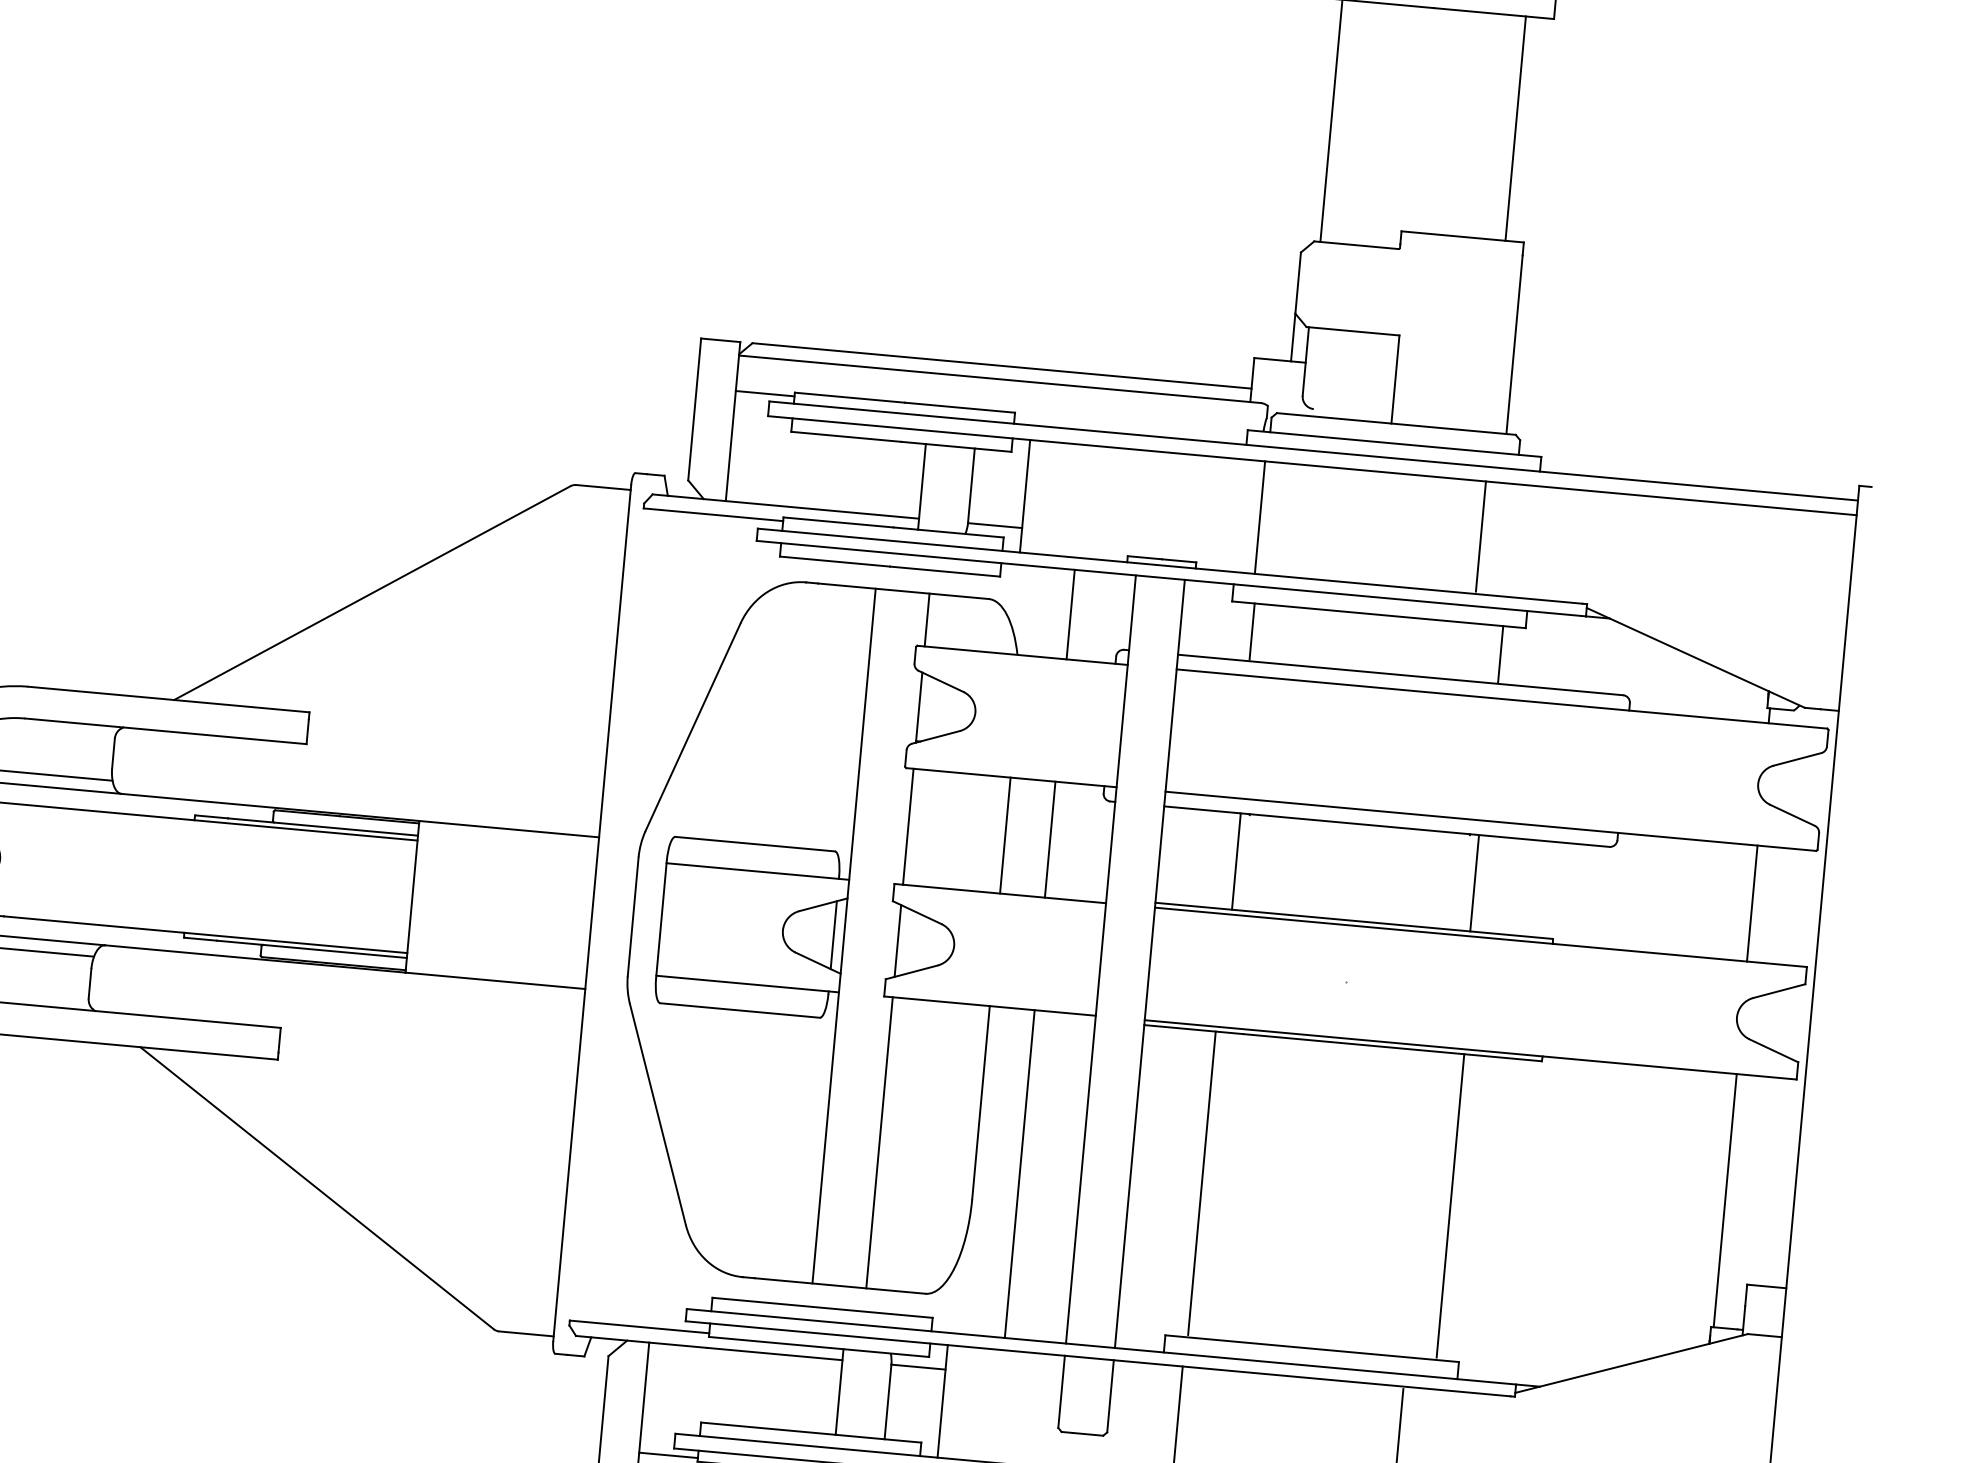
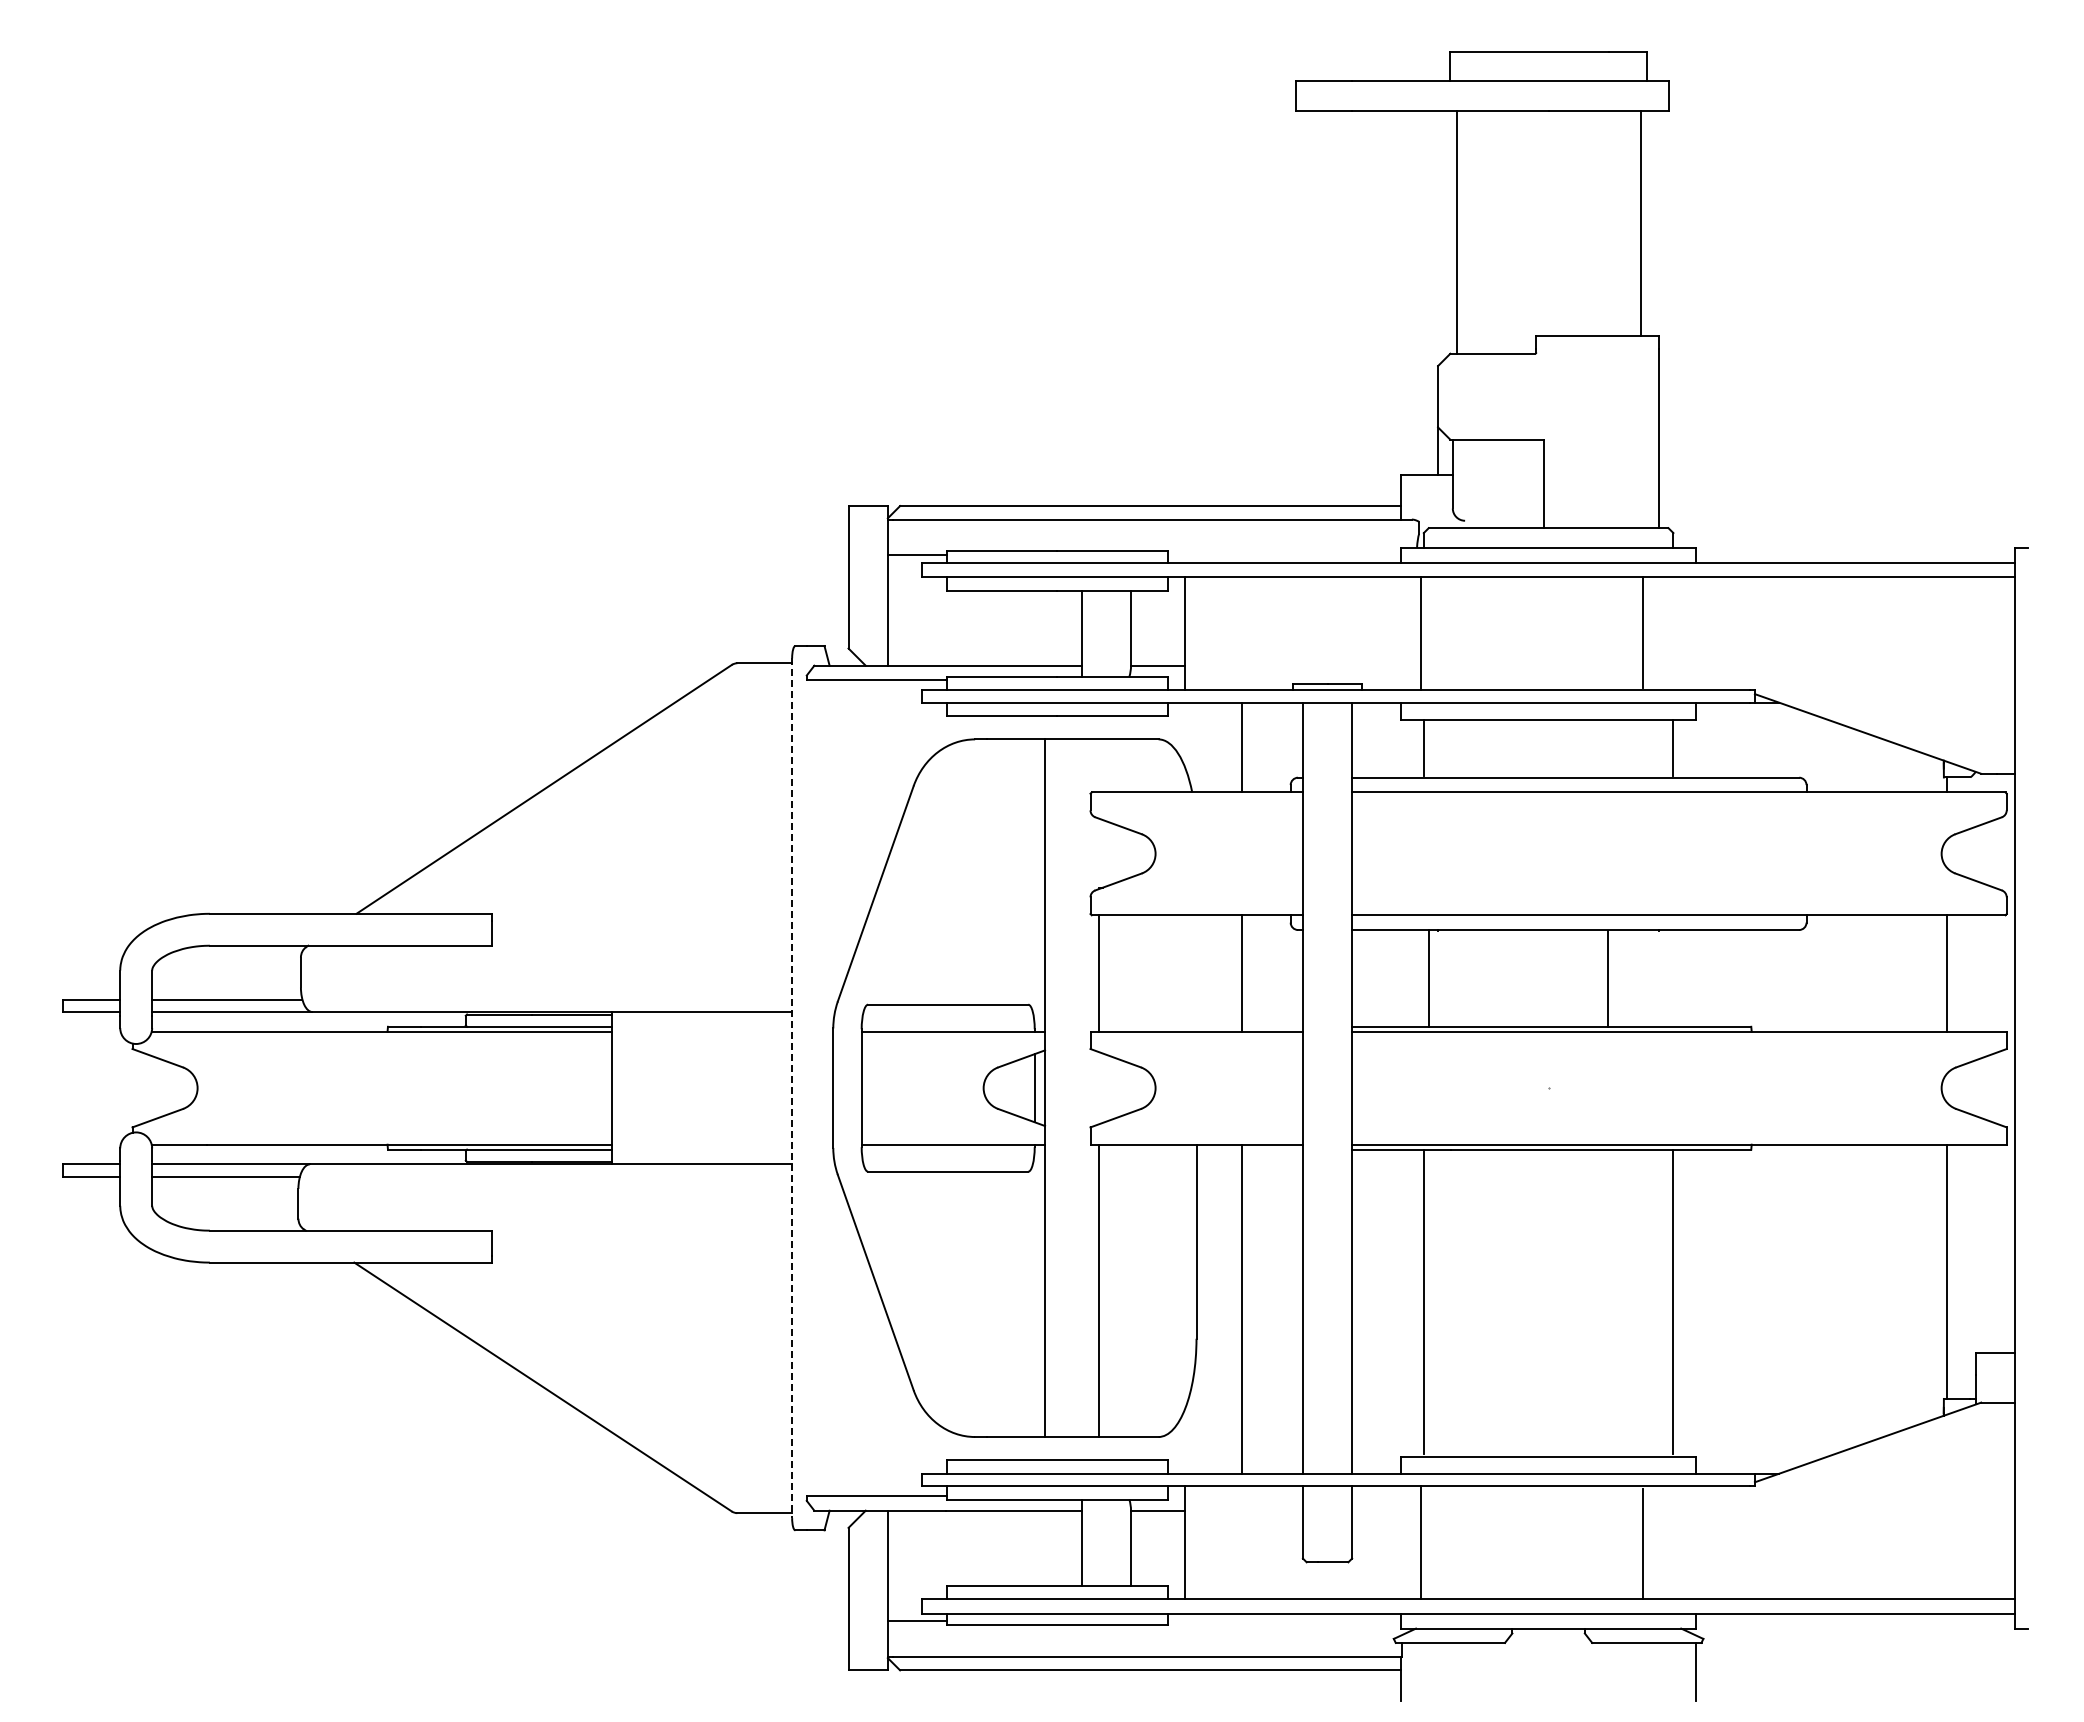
line: (927, 619) -> (1099, 765), removed
line: (919, 707) -> (1099, 853), removed
line: (1005, 835) -> (1196, 973), removed
line: (1474, 883) -> (1608, 978), moved
line: (592, 913) -> (792, 1088), solid -> dashed
line: (898, 941) -> (1099, 1088), removed

